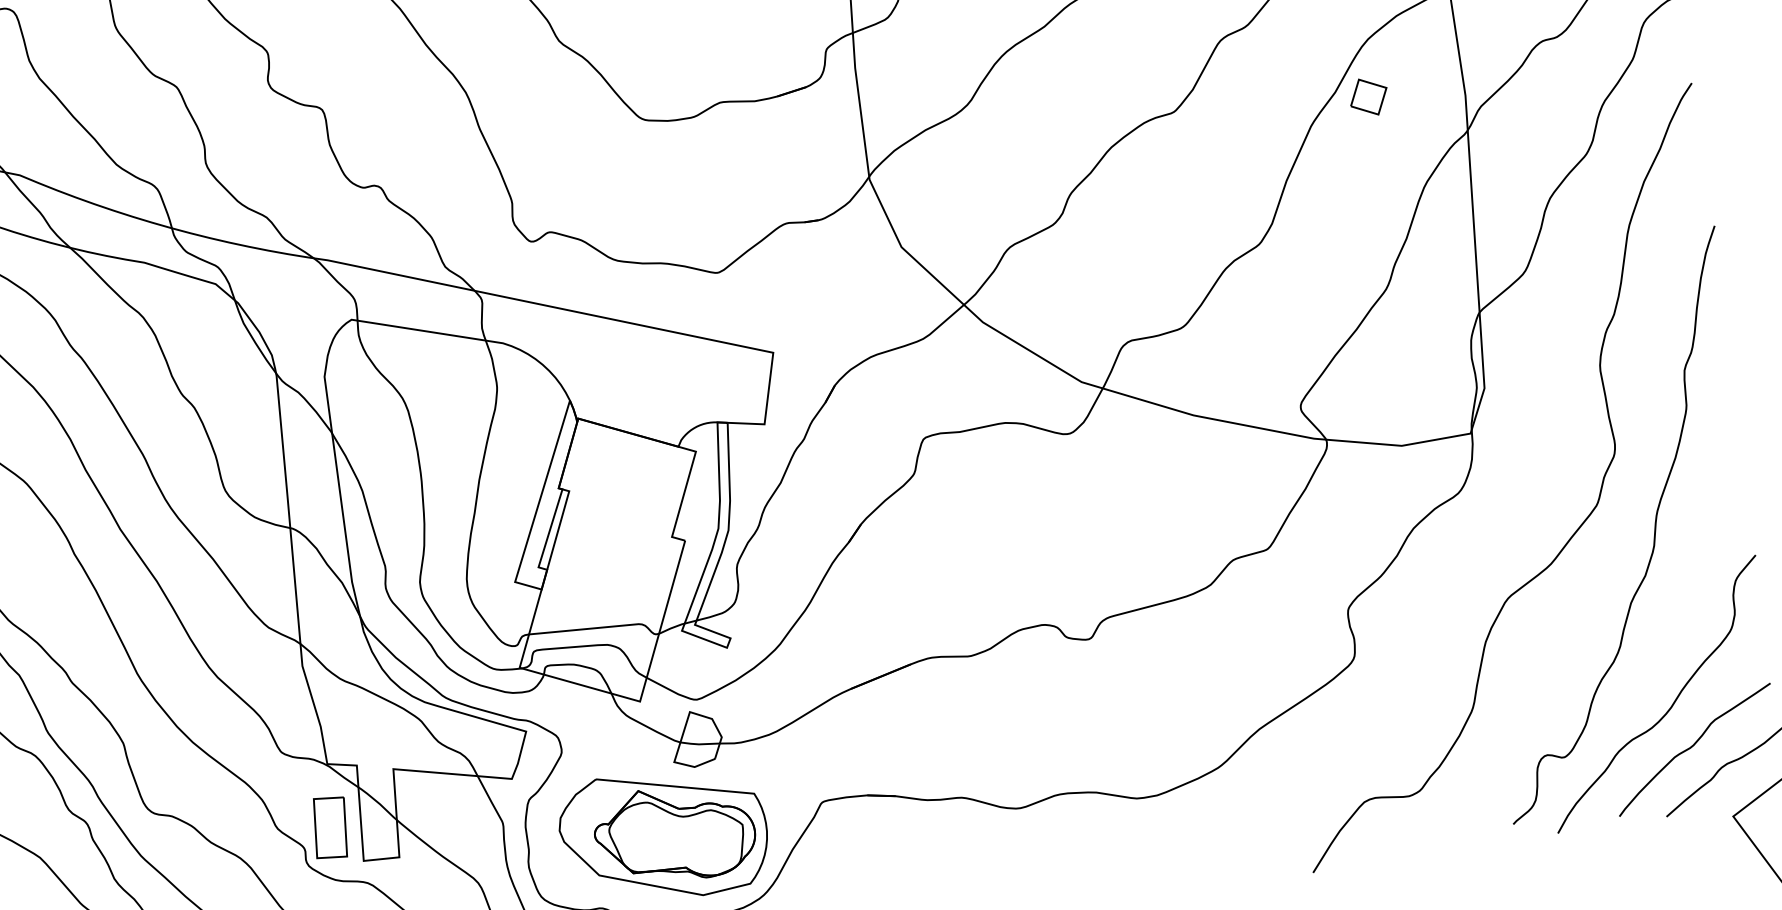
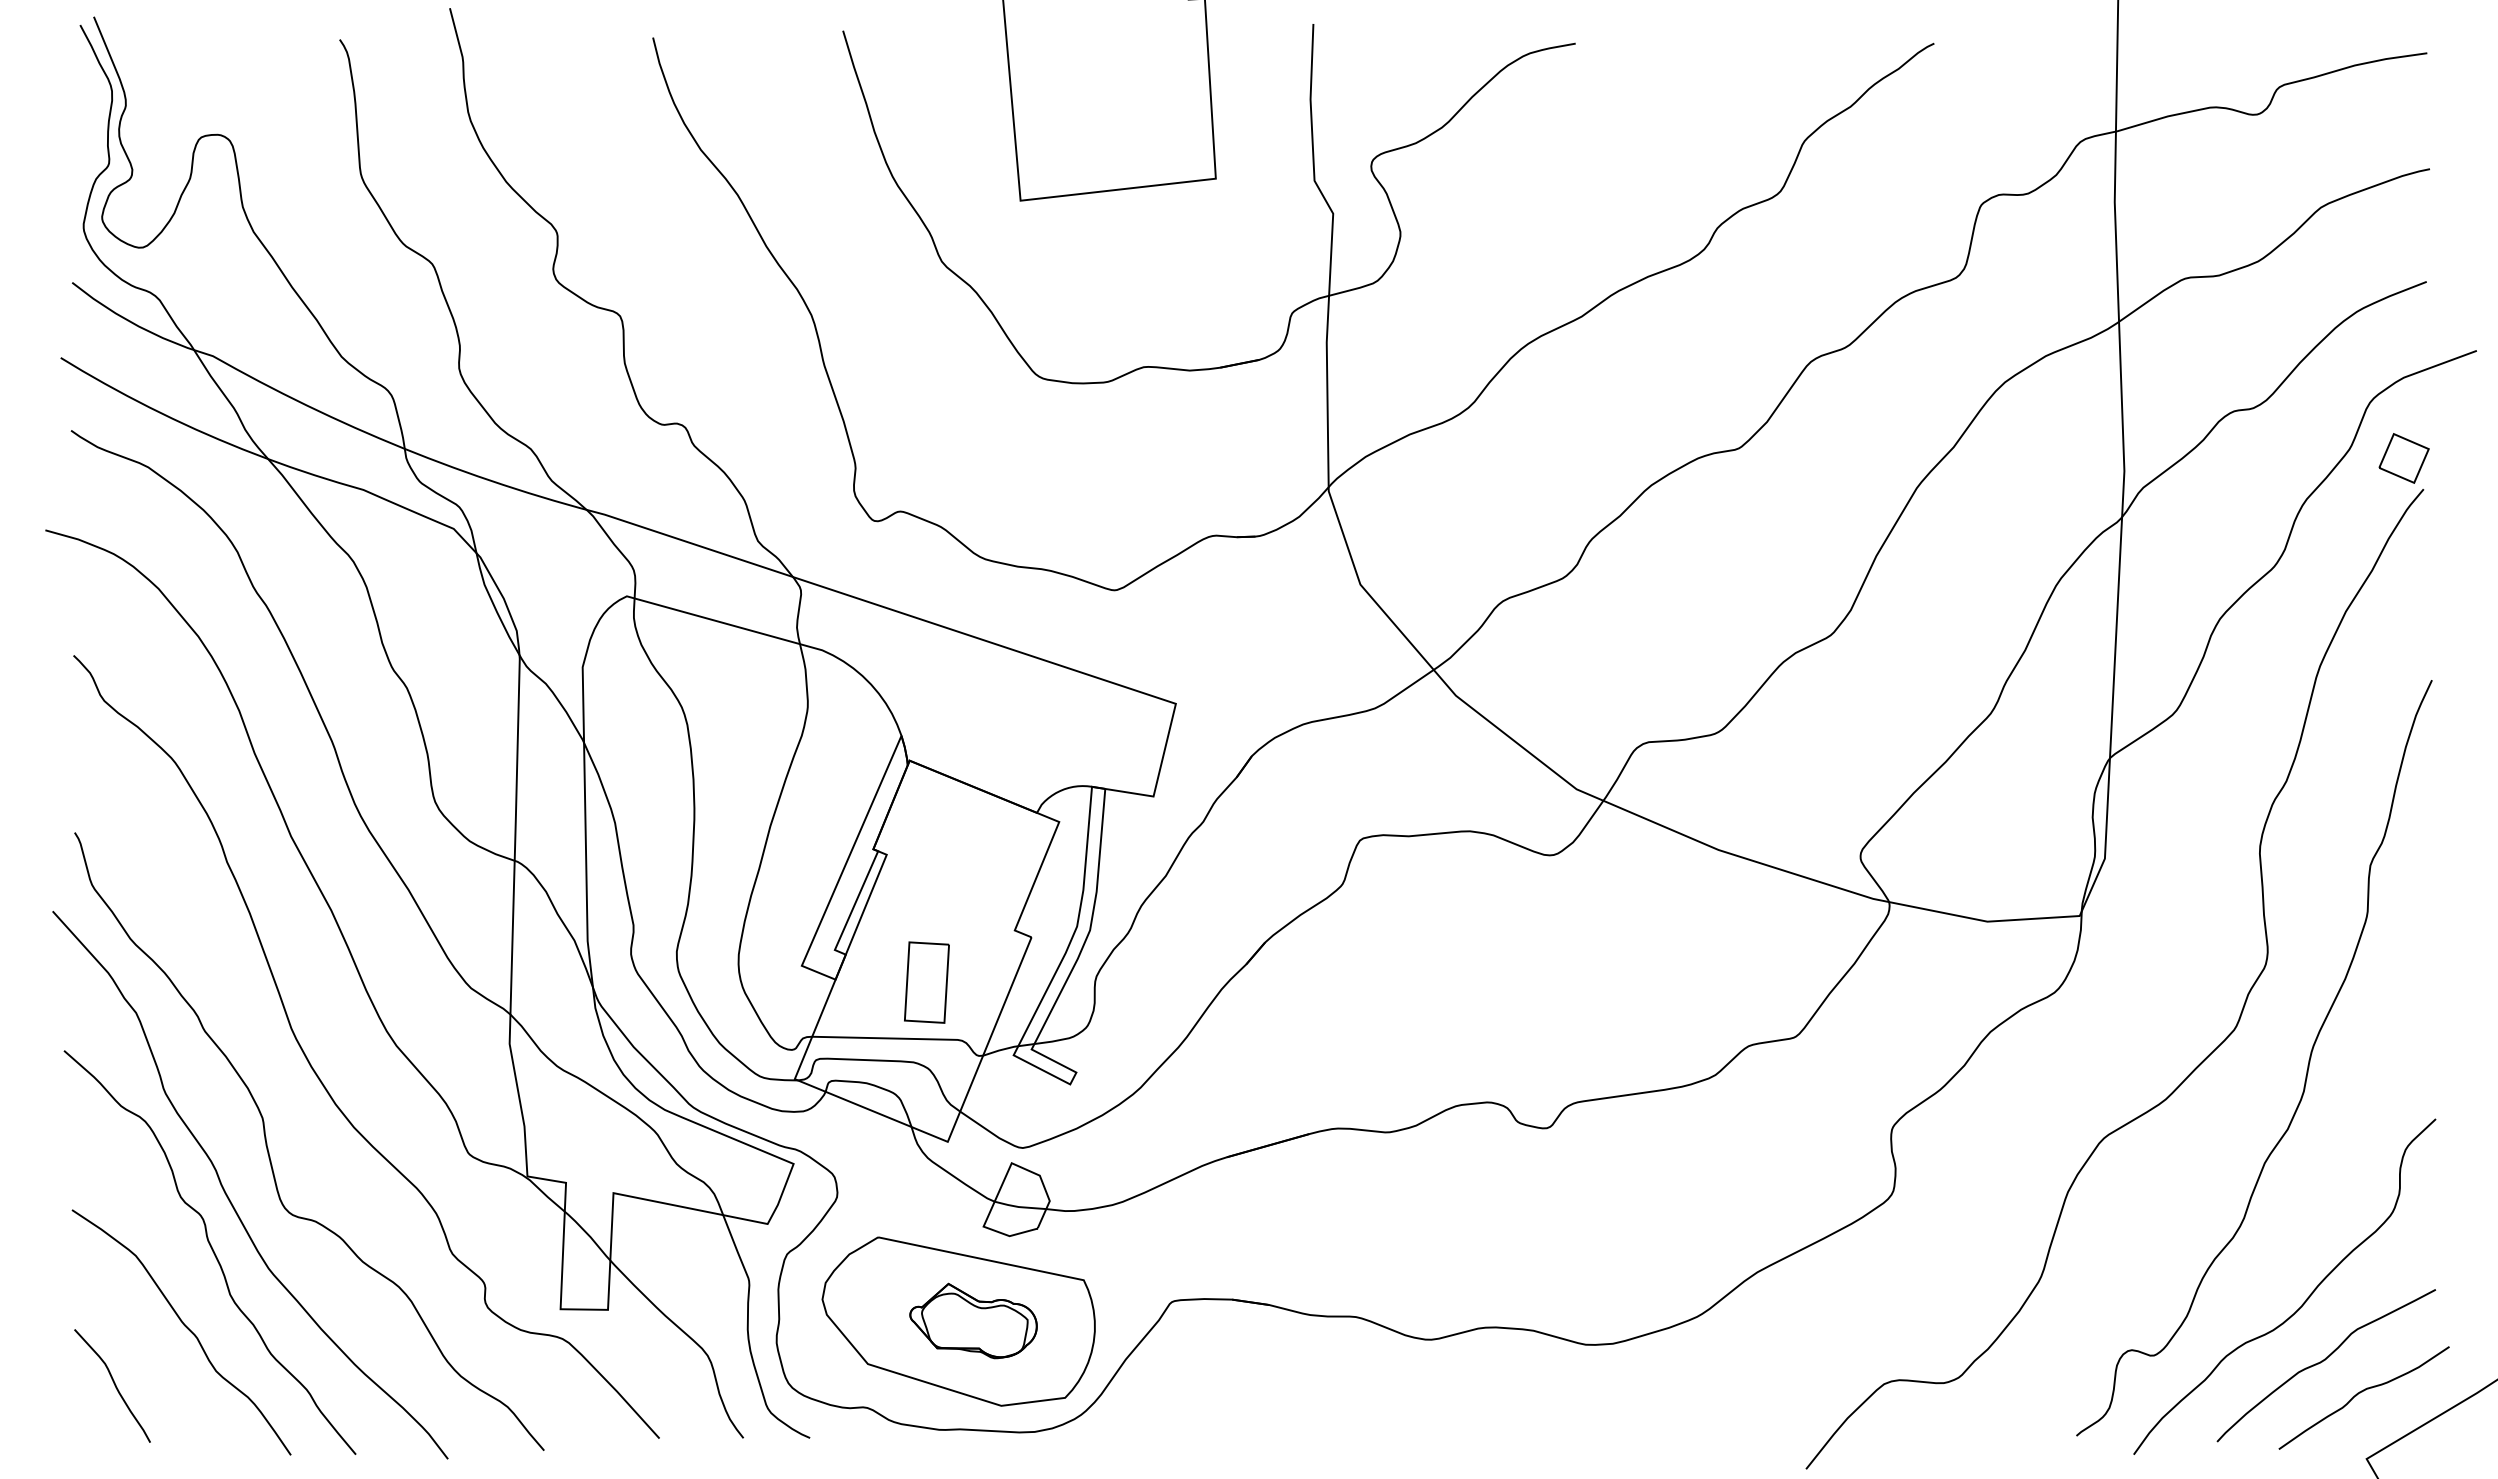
part: (1368, 97) -> (2403, 458), moved
part: (330, 827) -> (926, 982), moved
part: (674, 833) -> (973, 1320), size x0.6

